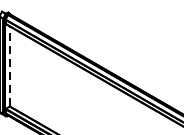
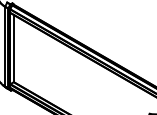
line: (10, 66) -> (14, 48), dashed -> solid

